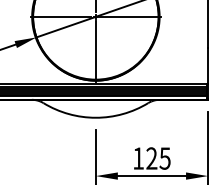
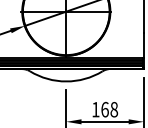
text: (158, 158) -> (109, 109), 125 -> 168

